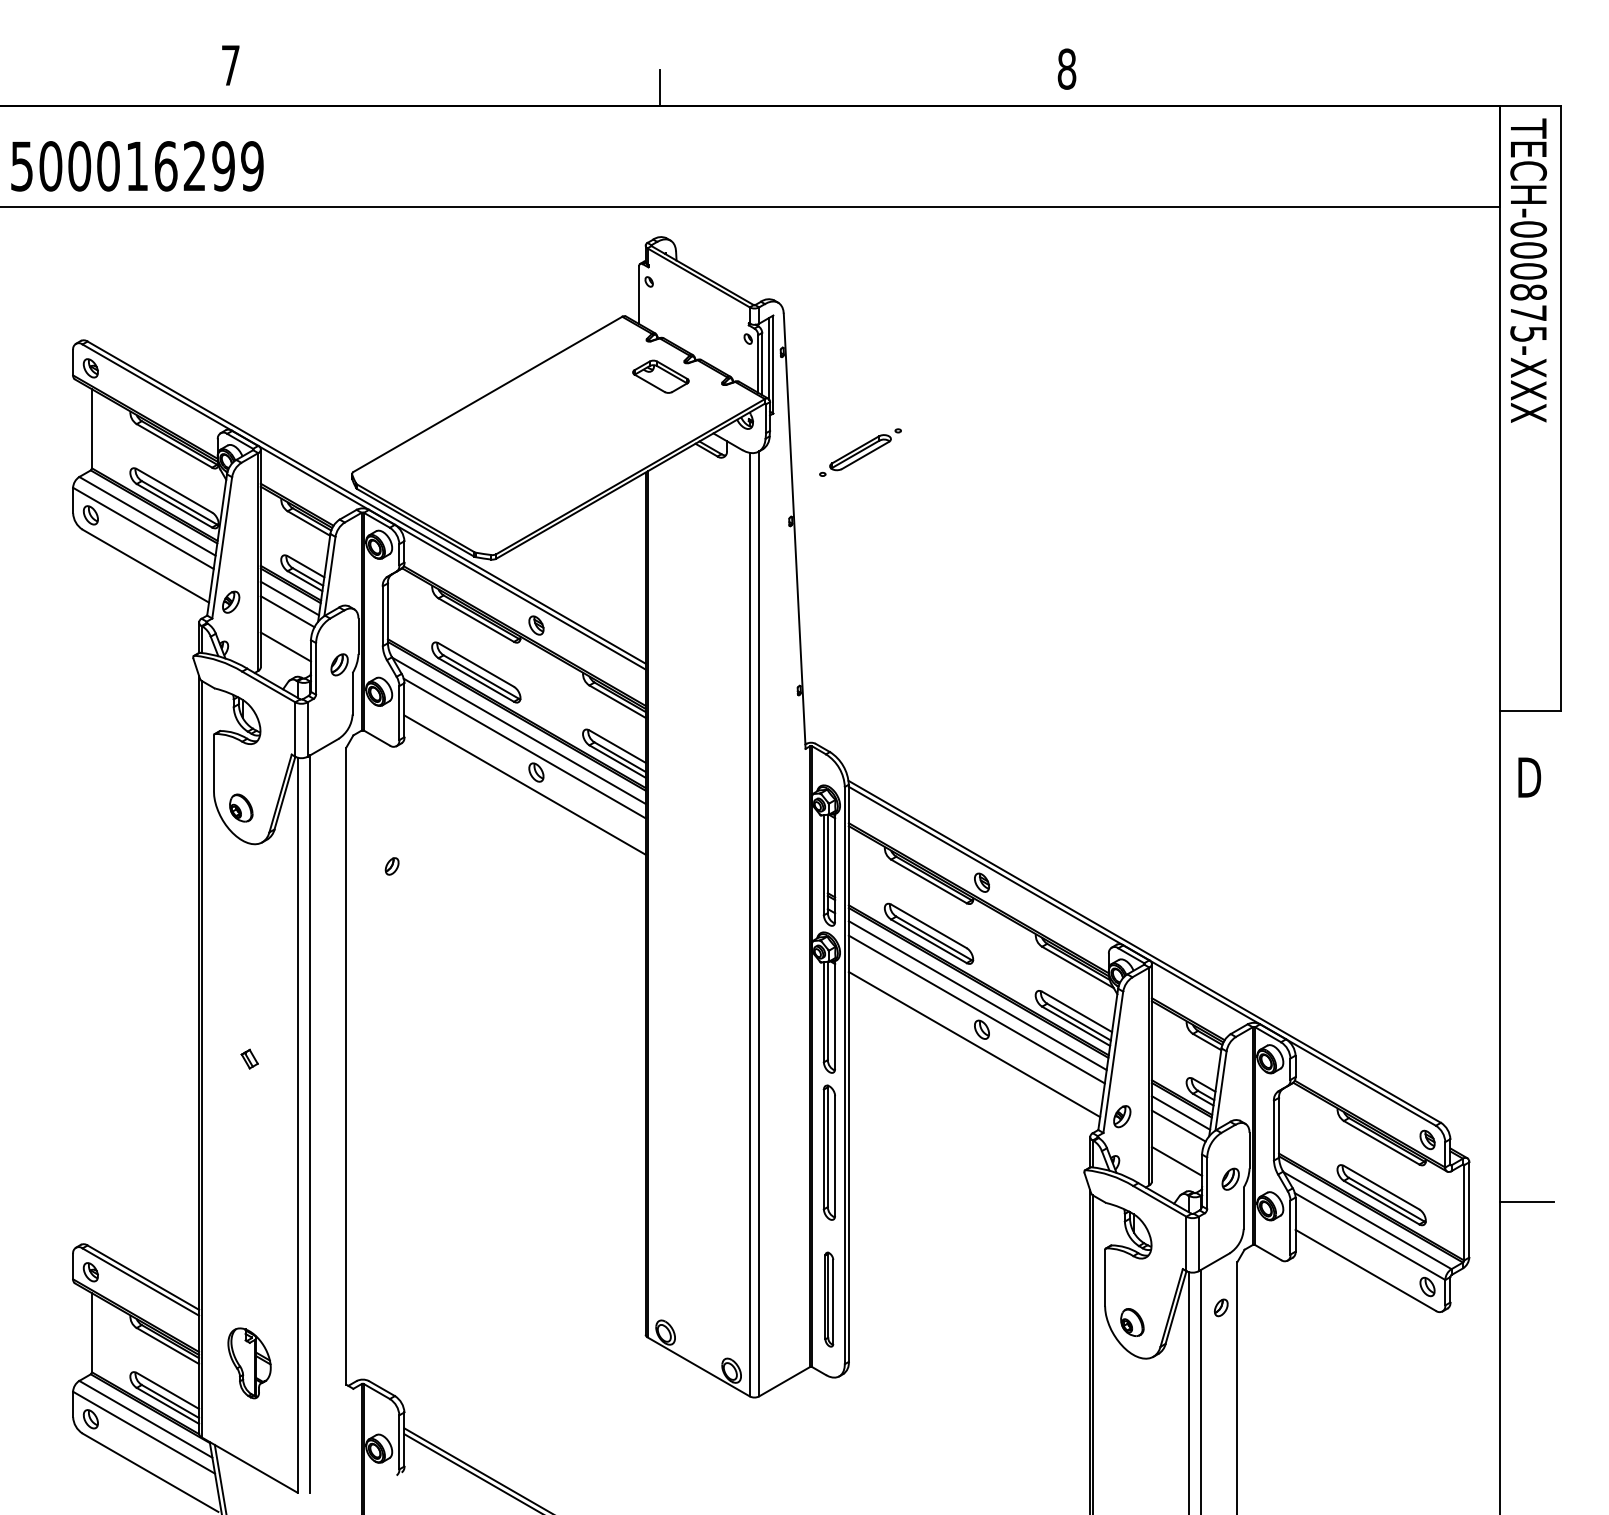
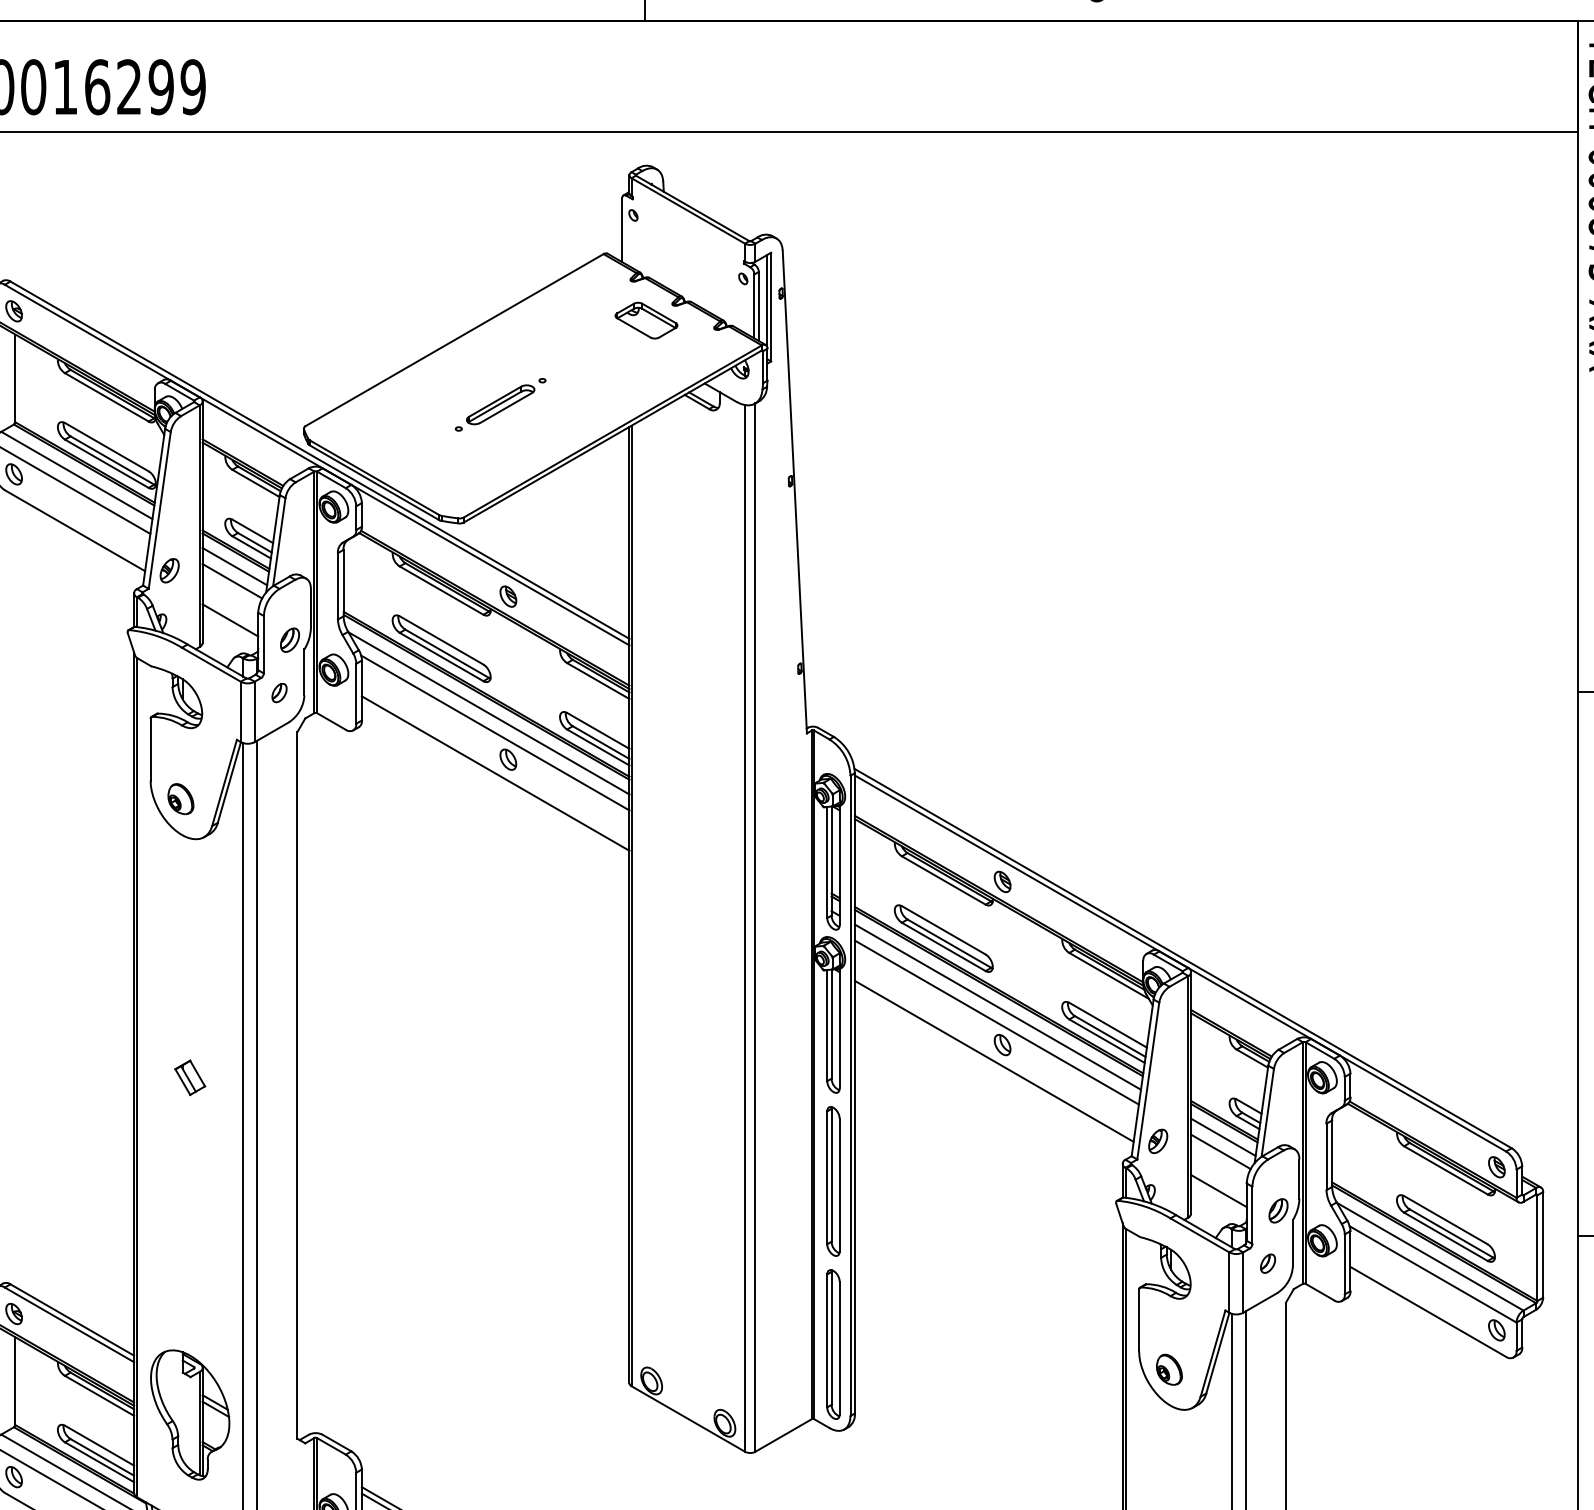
part: (860, 452) -> (500, 404), moved
part: (391, 866) -> (278, 693), moved
part: (249, 1058) -> (190, 1076), size x1.67
part: (828, 1299) -> (832, 1344), size x1.43
part: (1221, 1307) -> (1268, 1263), moved
part: (249, 1363) -> (190, 1415), size x1.67

